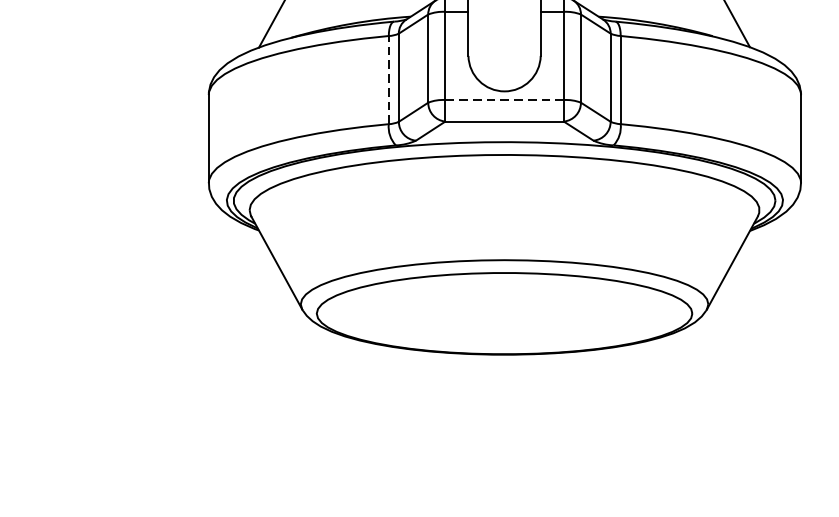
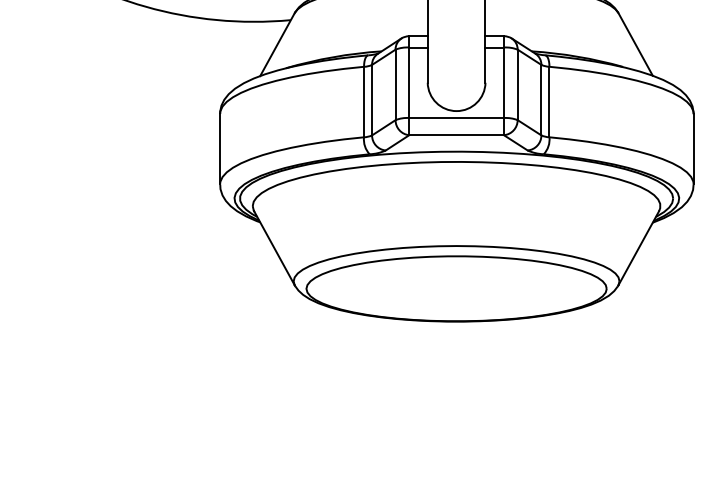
line: (389, 79) -> (364, 101), dashed -> solid
line: (505, 100) -> (457, 118), dashed -> solid

